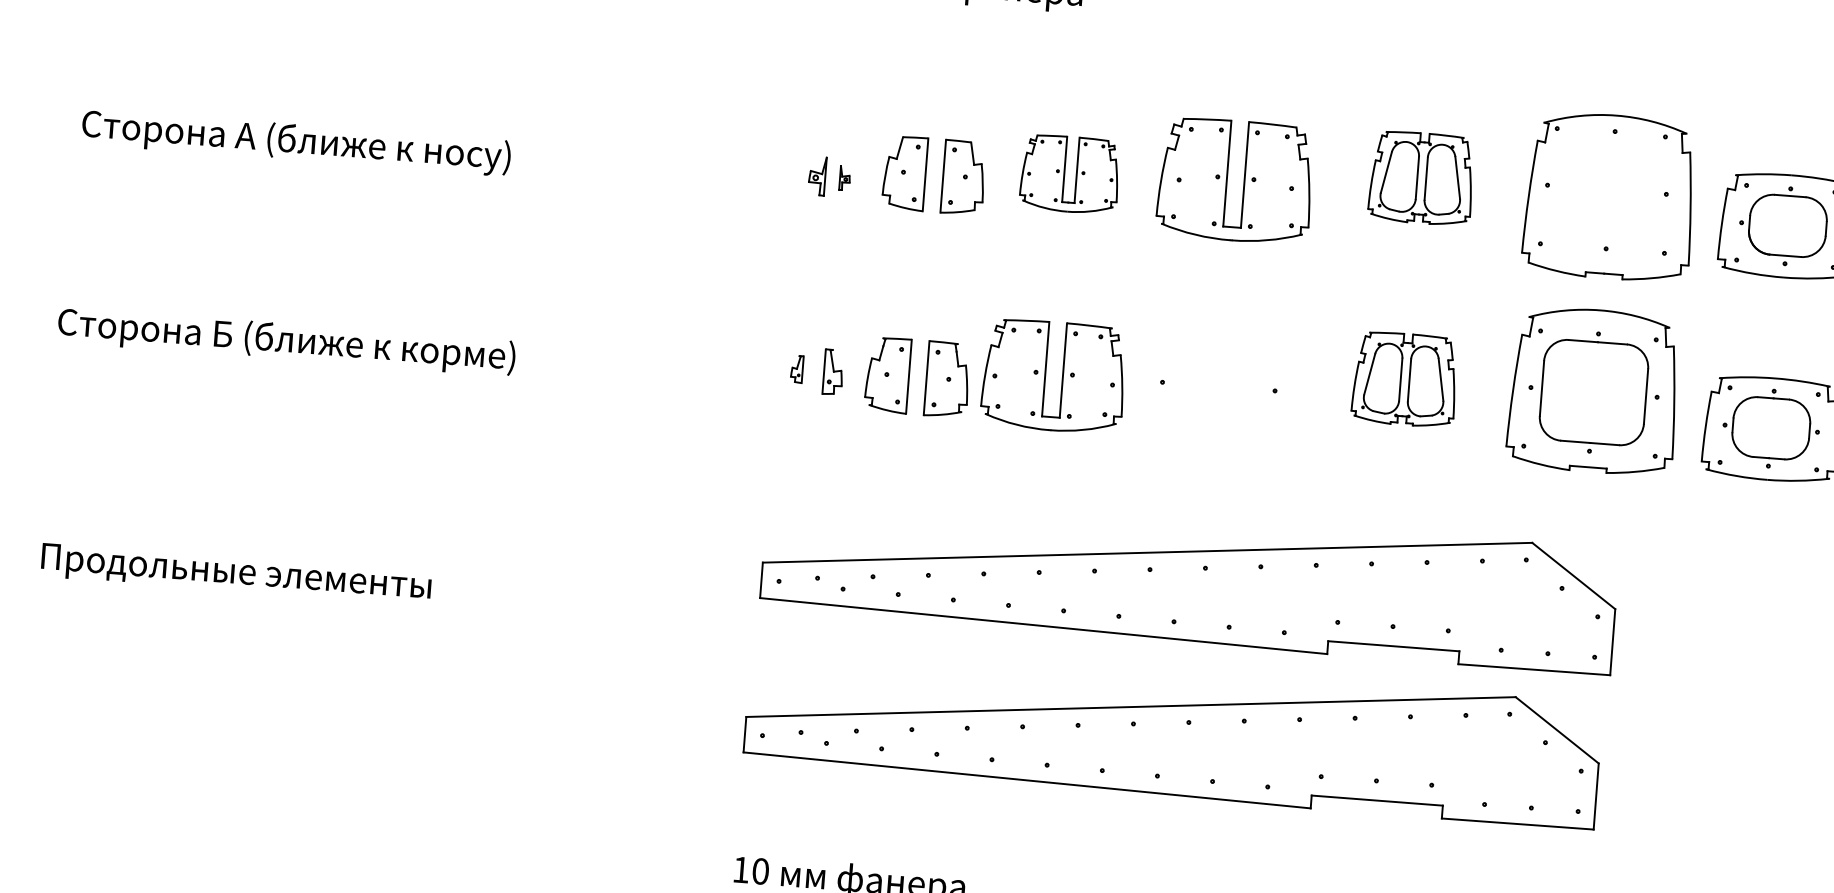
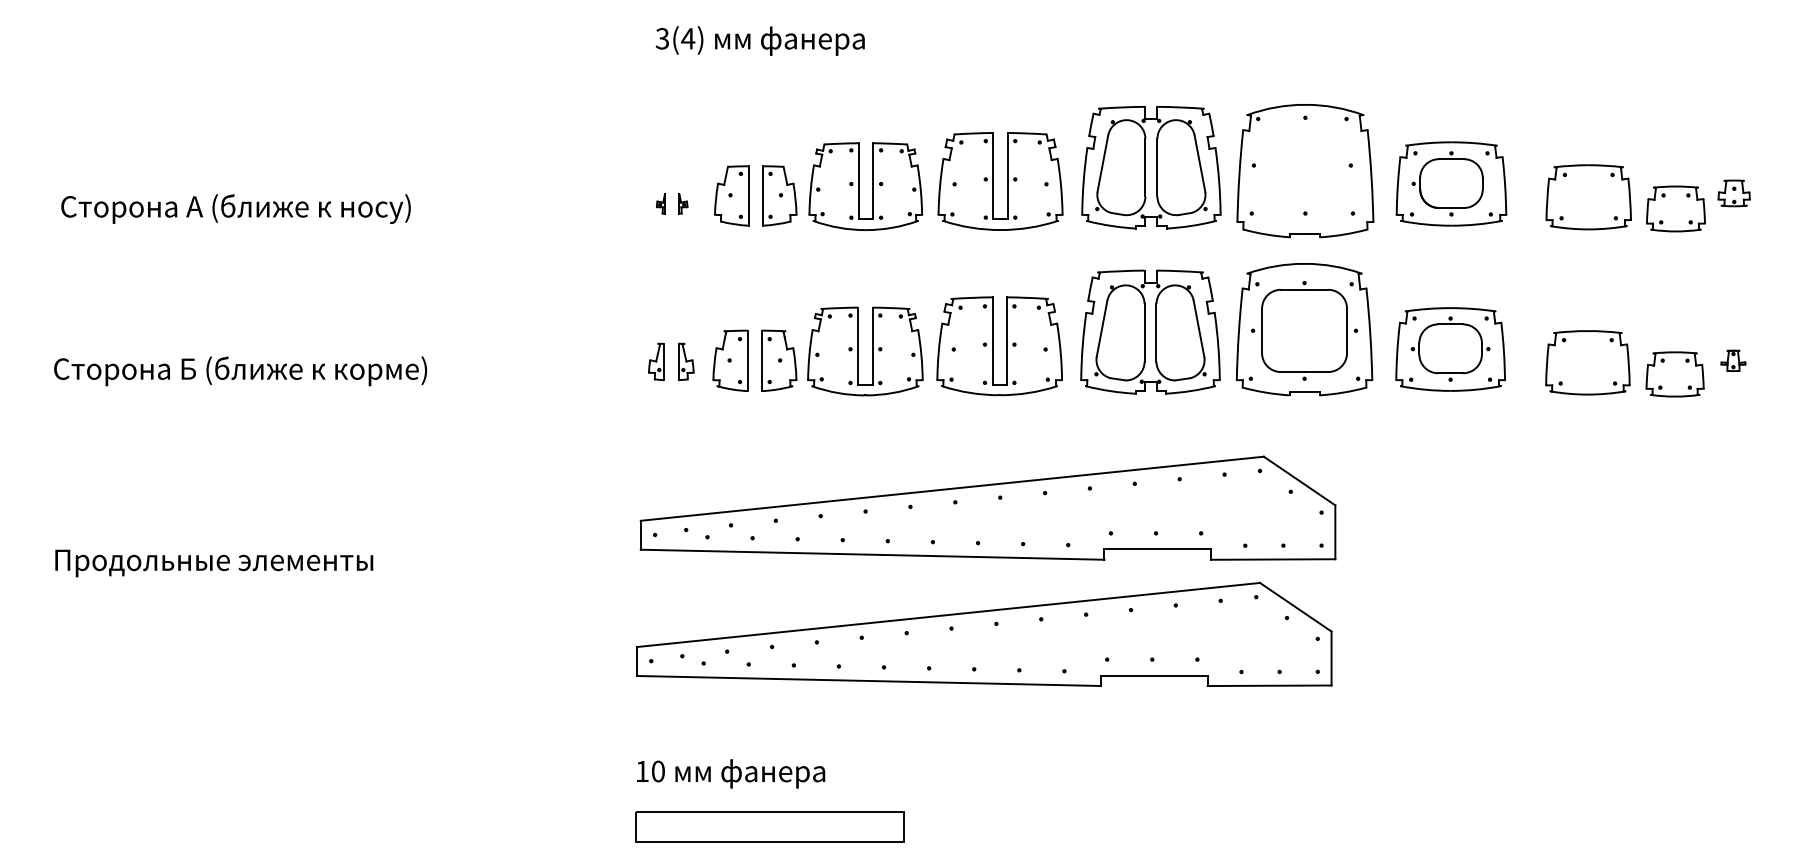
part: (1069, 174) -> (865, 186), size x1.43
part: (816, 175) -> (660, 203), size x0.62
part: (1421, 177) -> (1151, 167), size x1.67
part: (797, 368) -> (656, 361), size x1.67
part: (1405, 378) -> (1150, 331), size x1.67
part: (1218, 382) -> (999, 346), added

